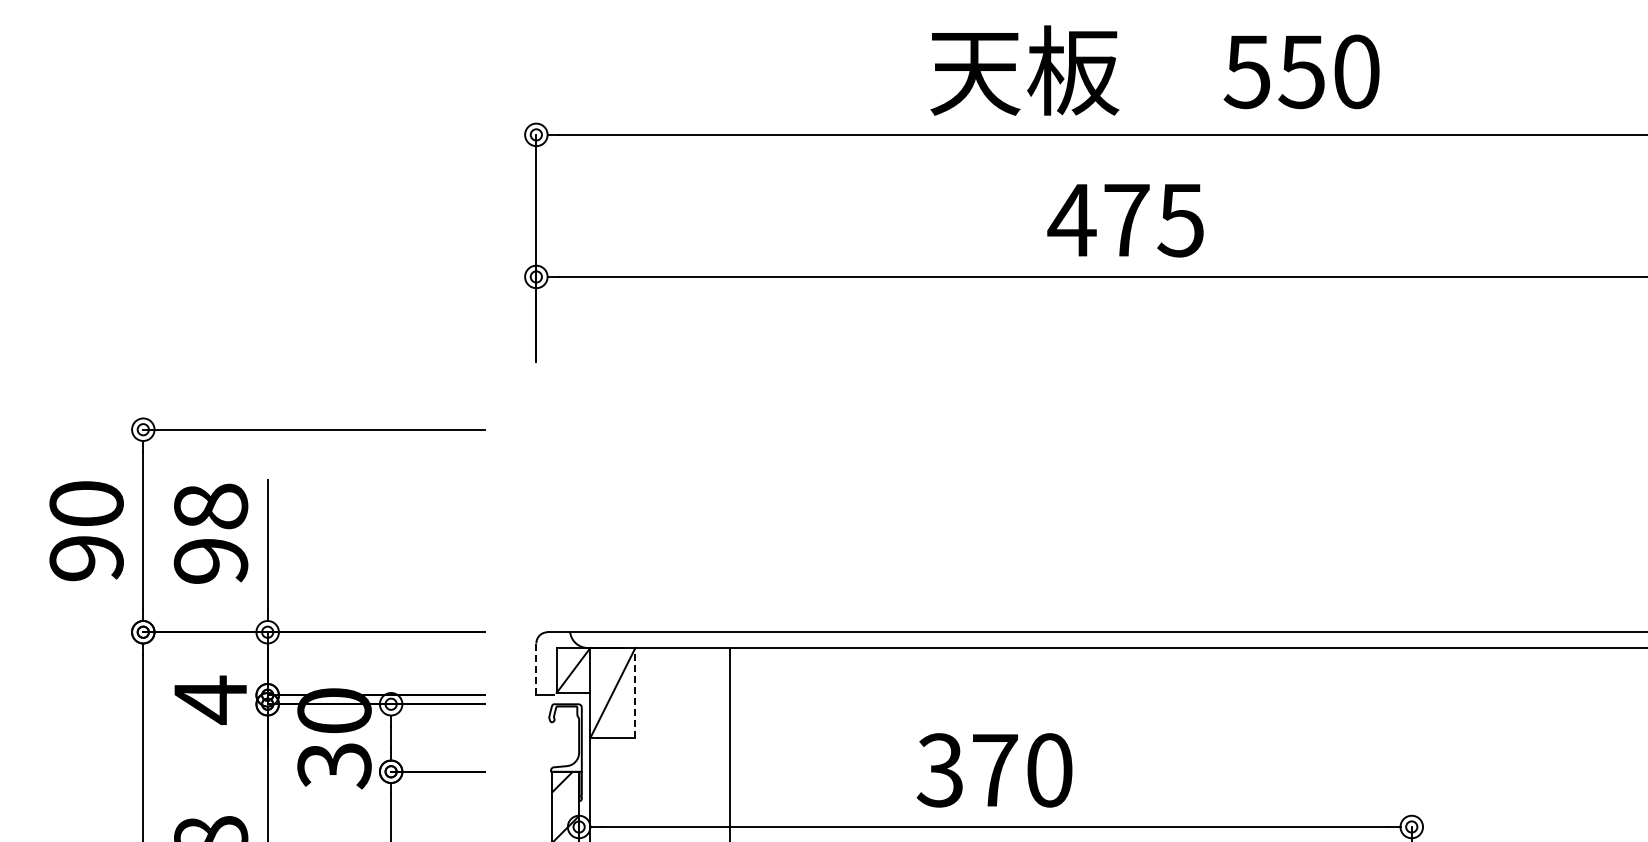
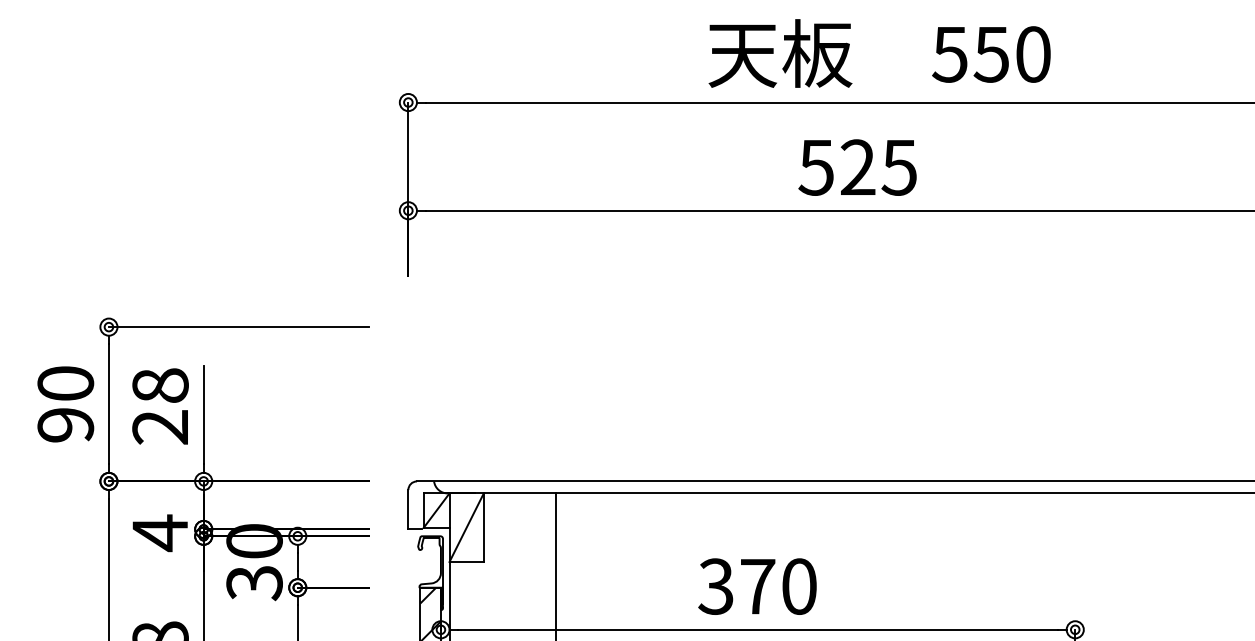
text: (1098, 220) -> (836, 167), 475 -> 525
text: (211, 561) -> (160, 427), 98 -> 28
line: (536, 669) -> (408, 509), dashed -> solid
line: (635, 692) -> (483, 527), dashed -> solid

